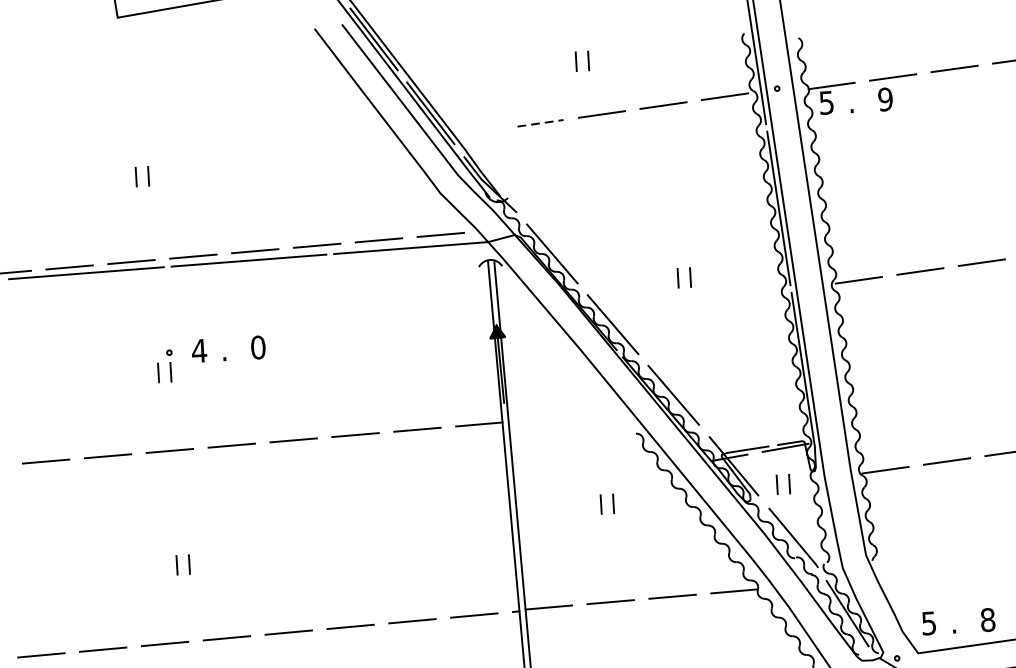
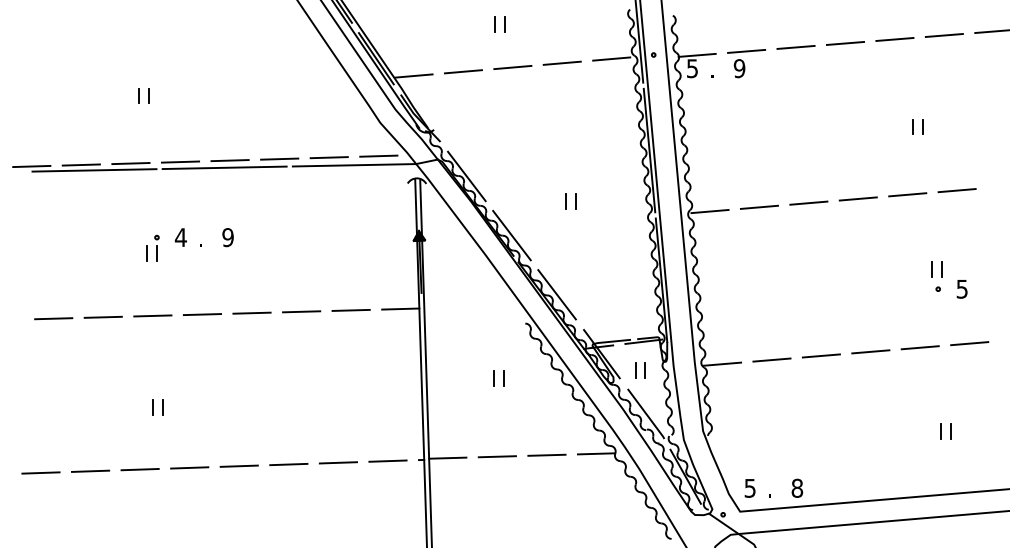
line: (540, 122) -> (463, 71), dashed -> solid
line: (478, 131) -> (413, 75), added
text: (257, 347) -> (227, 237), 0 -> 9

